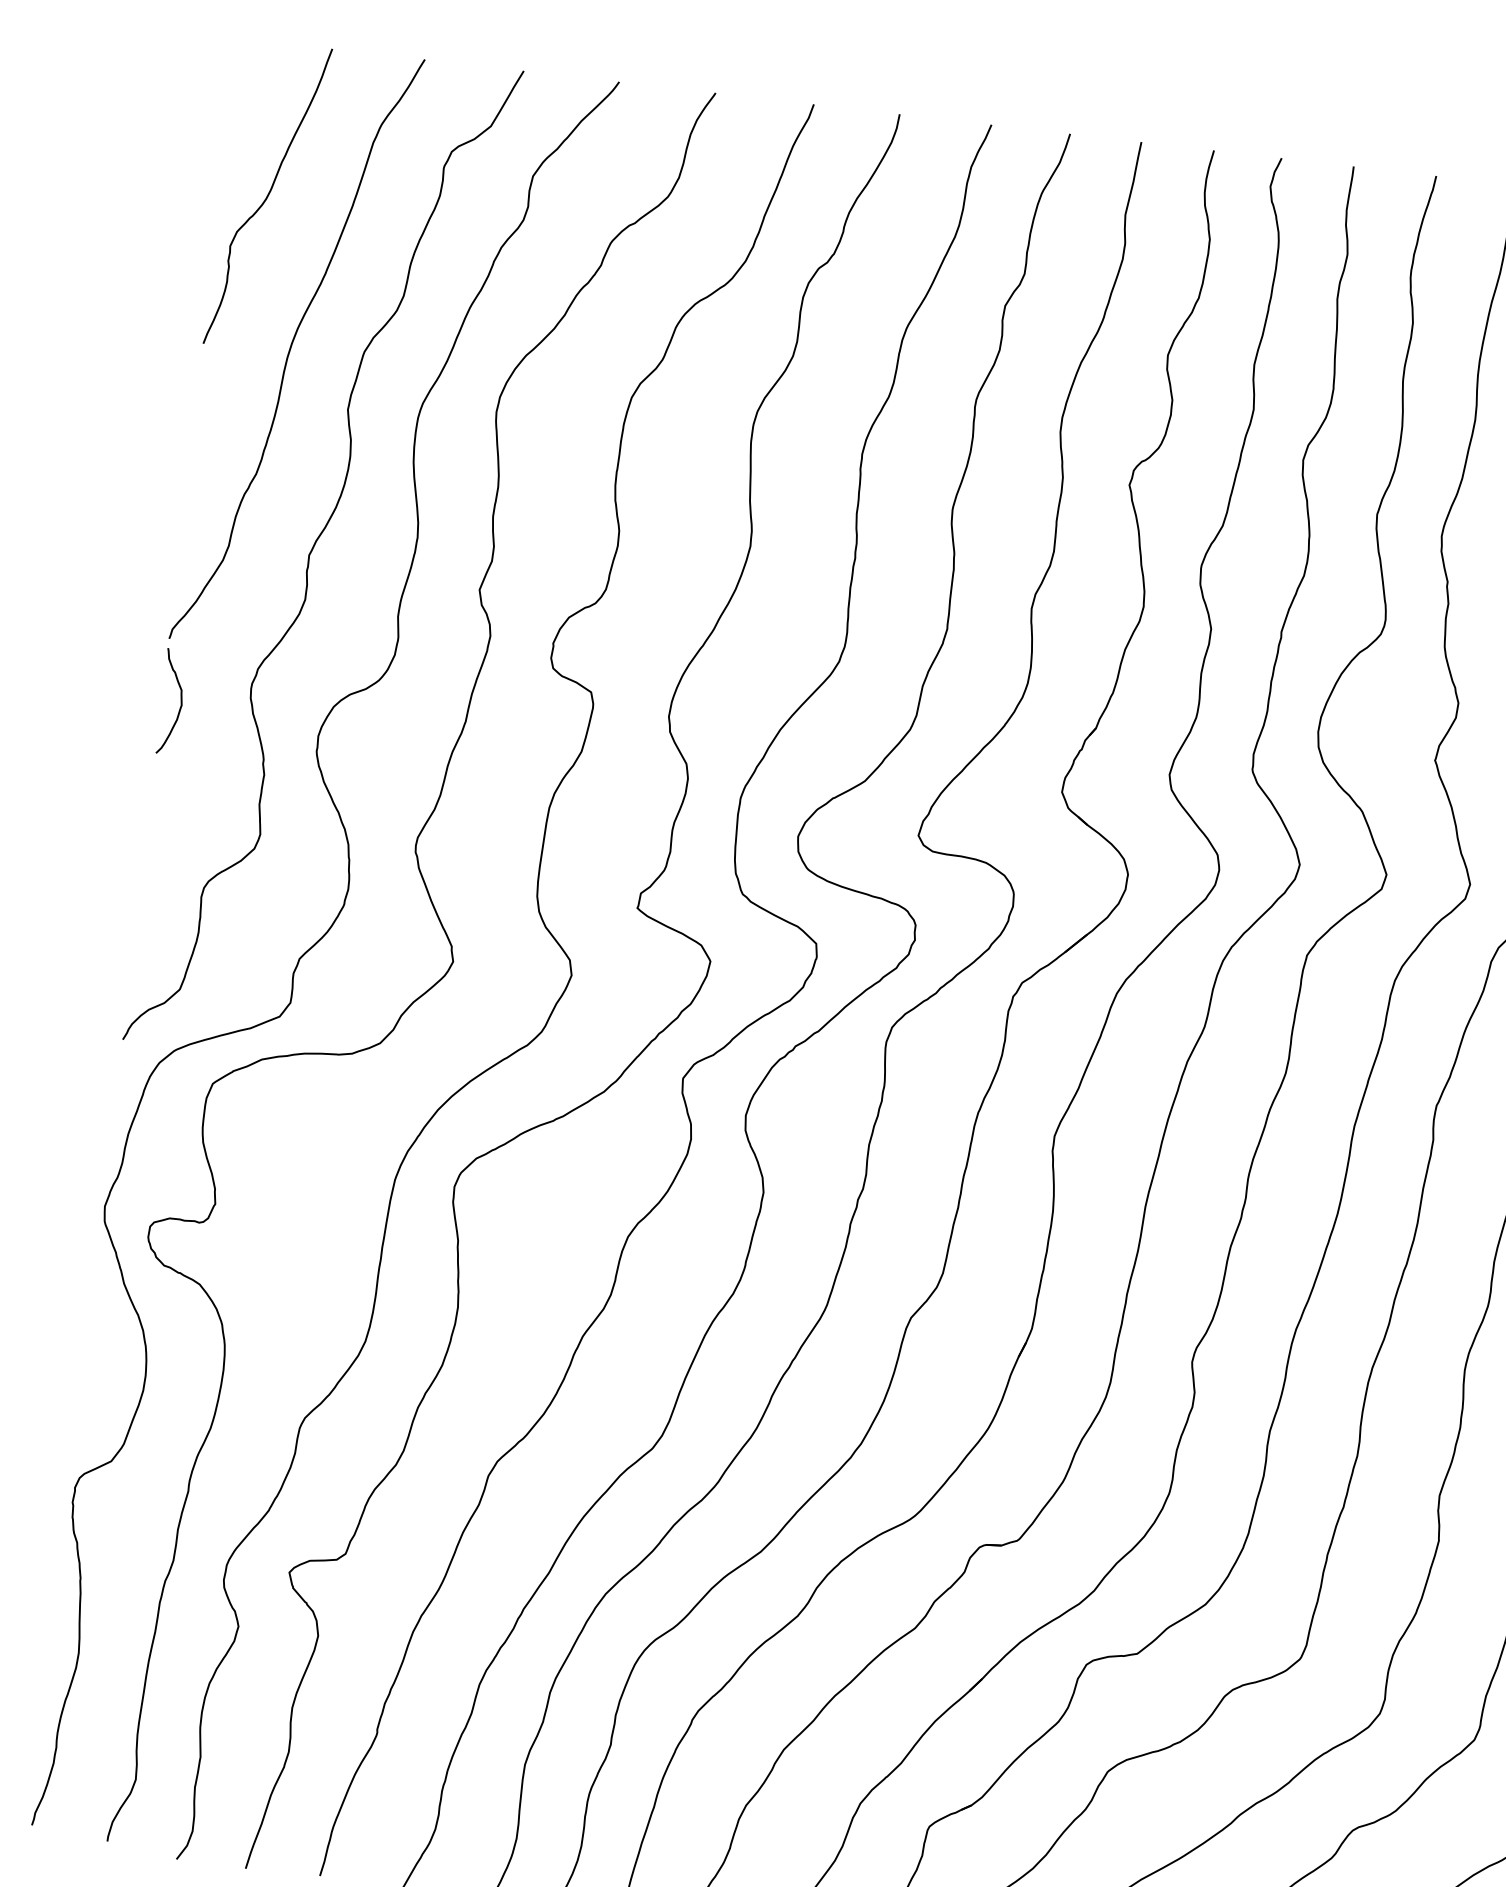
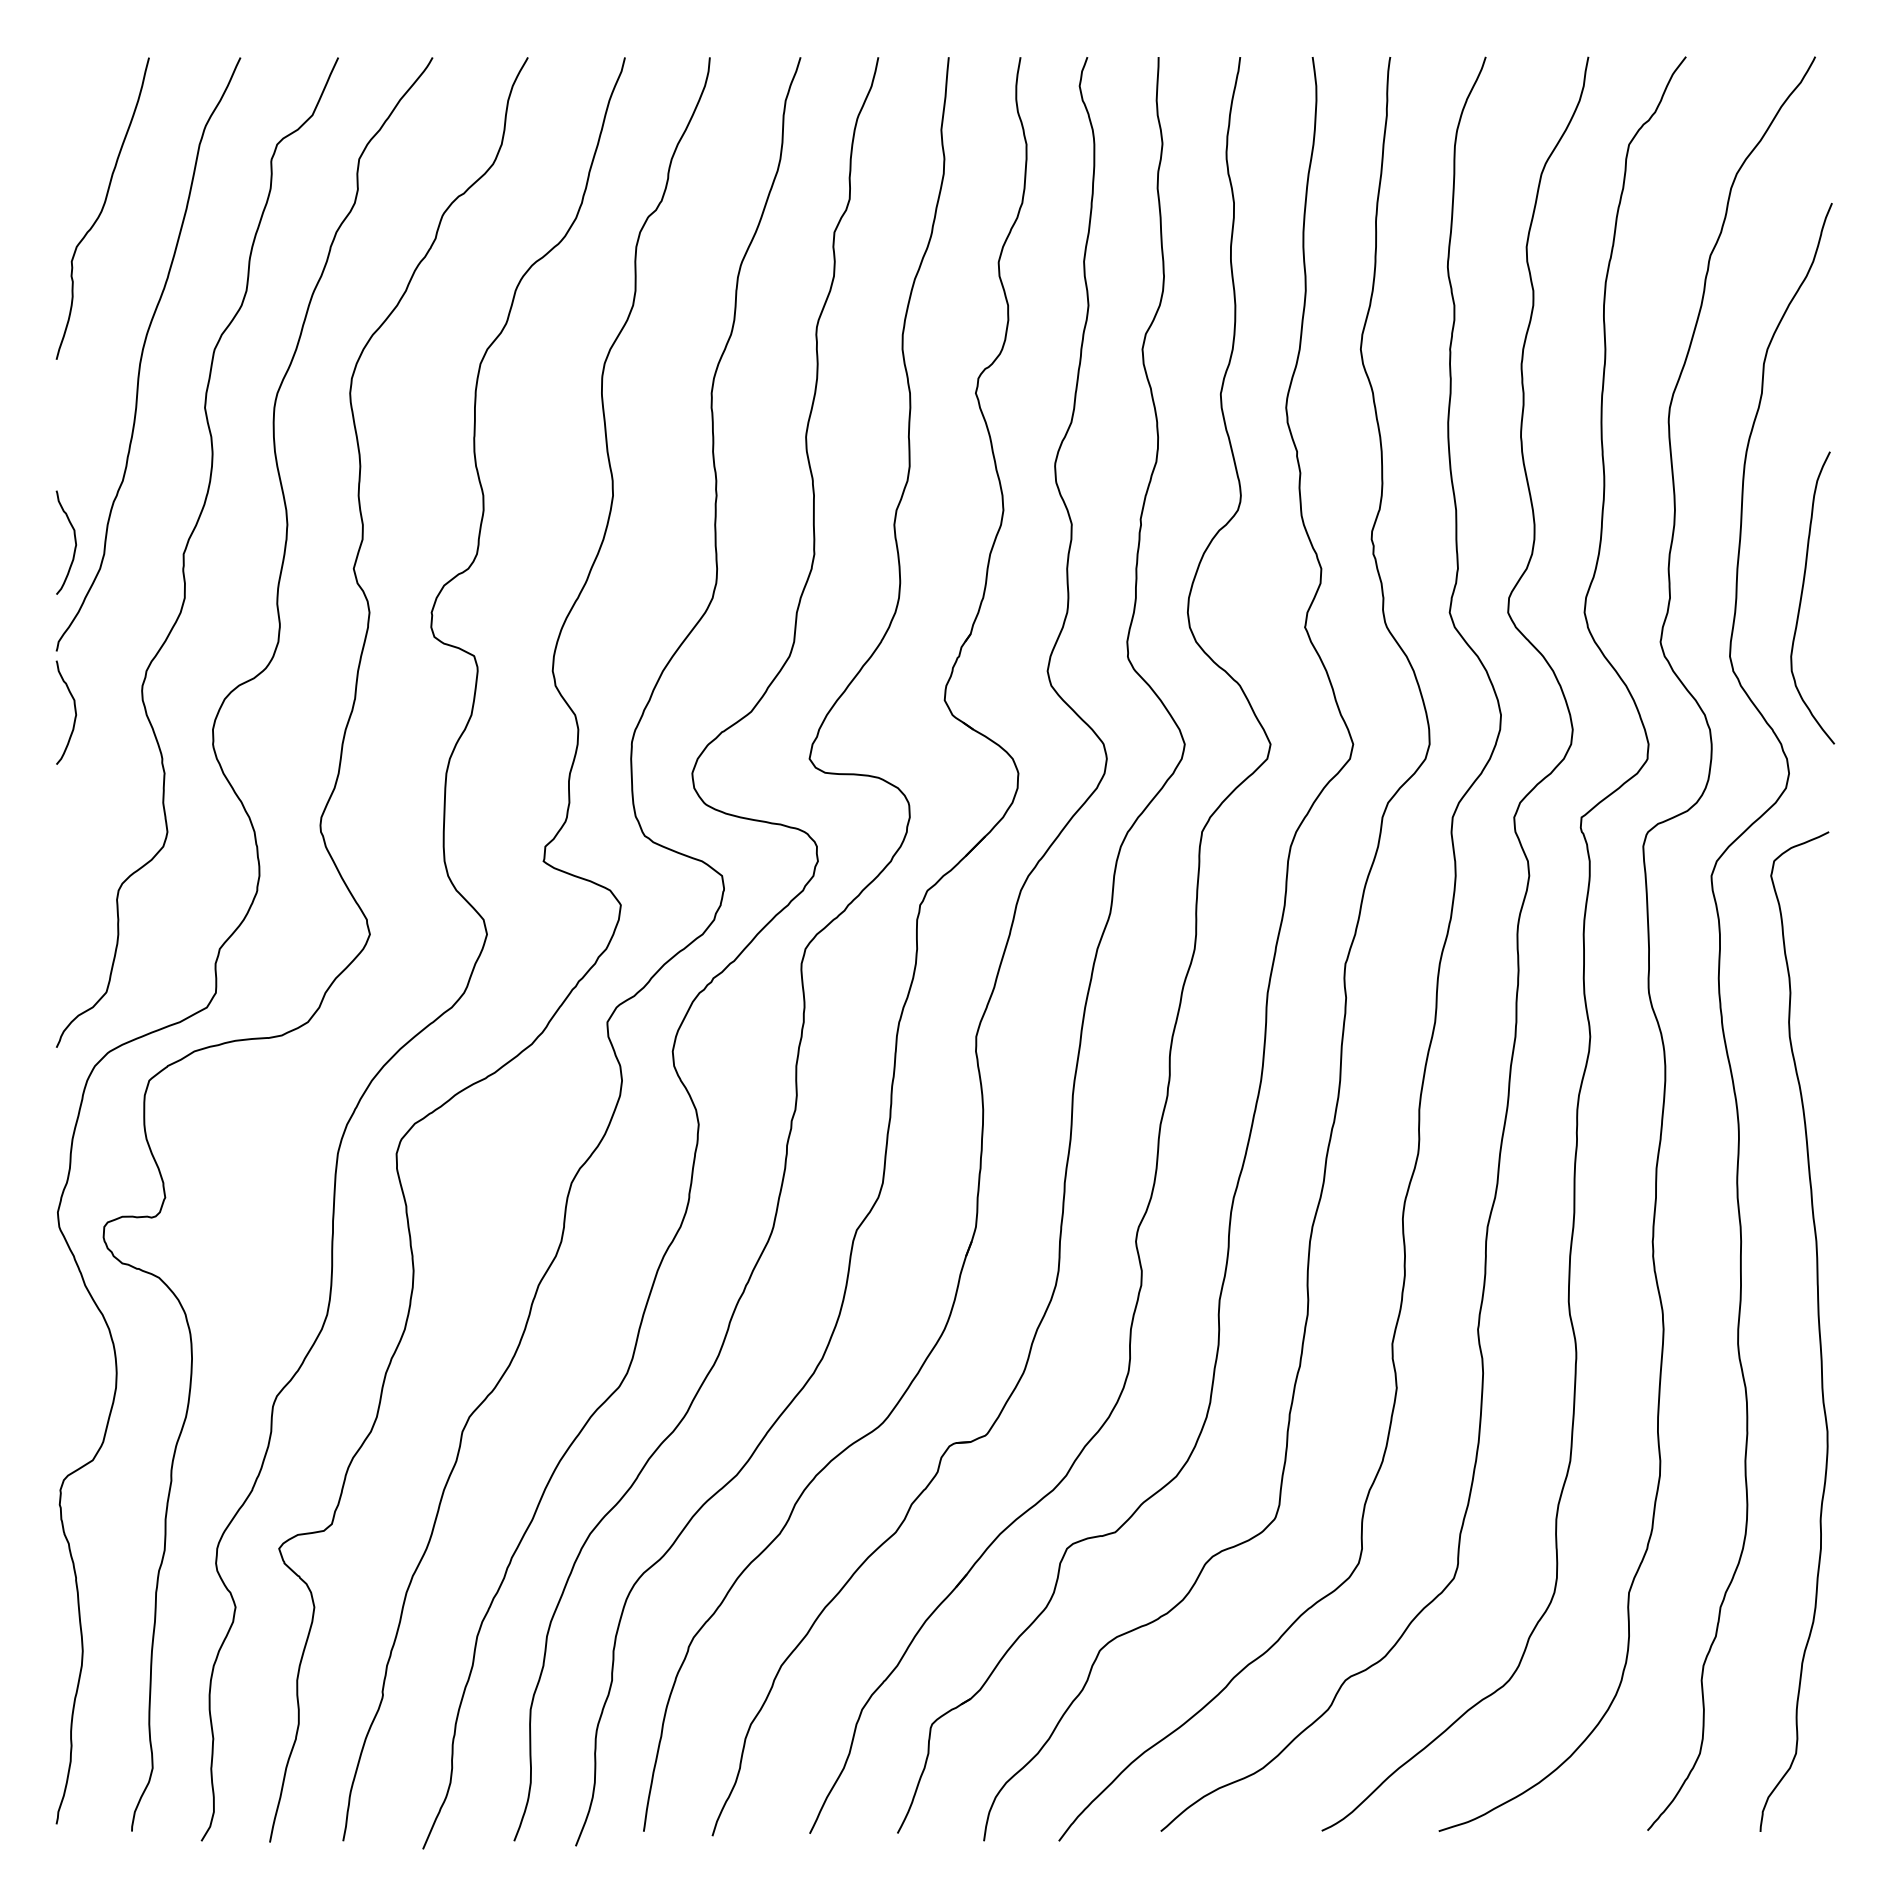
curve: (200, 529) -> (74, 541), added

